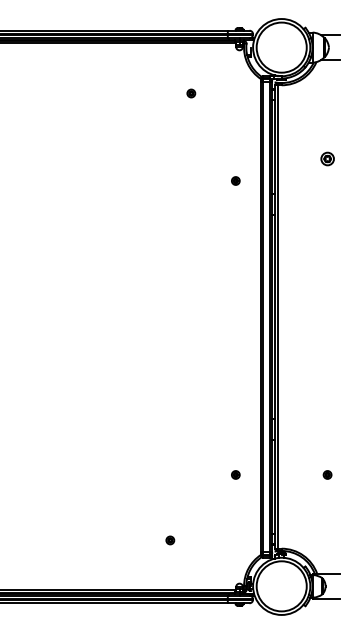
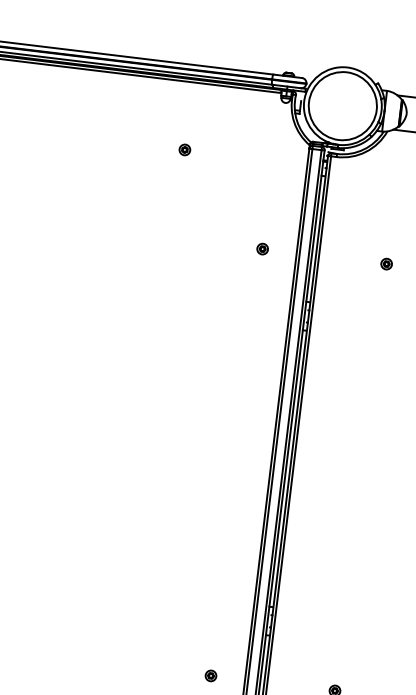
part: (191, 93) -> (185, 149), moved
part: (327, 158) -> (386, 263), size x0.62
part: (235, 180) -> (262, 248), moved

